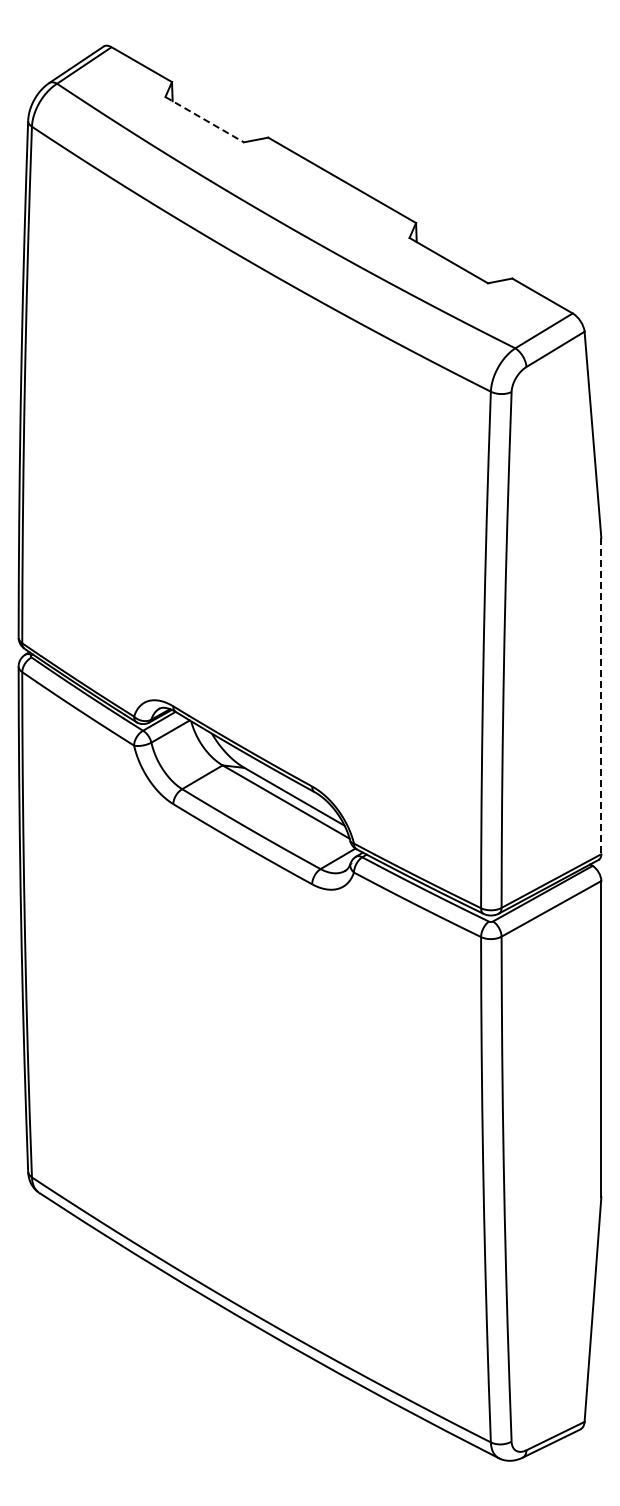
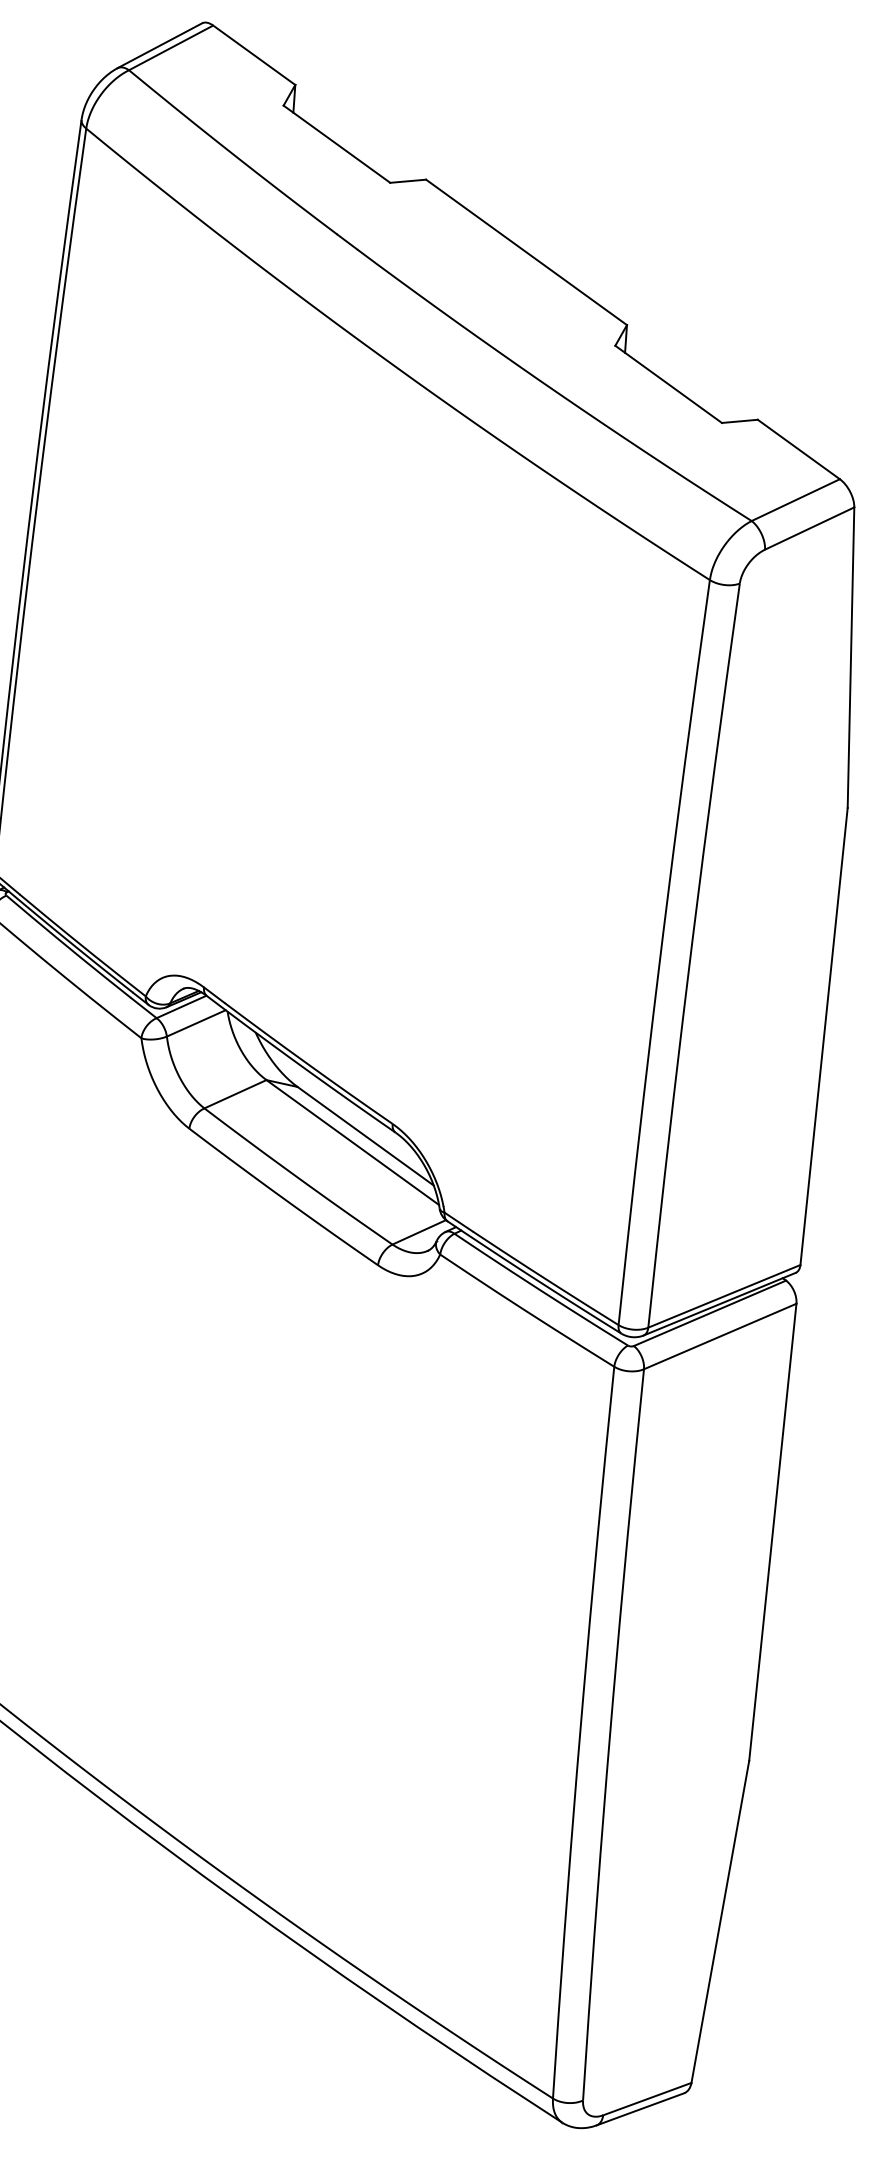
line: (205, 119) -> (338, 144), dashed -> solid
line: (601, 696) -> (824, 1037), dashed -> solid

